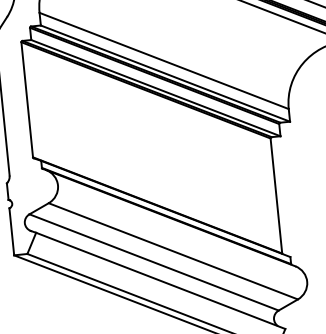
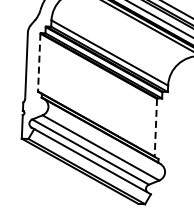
line: (27, 99) -> (39, 62), solid -> dashed
line: (275, 195) -> (155, 127), solid -> dashed

